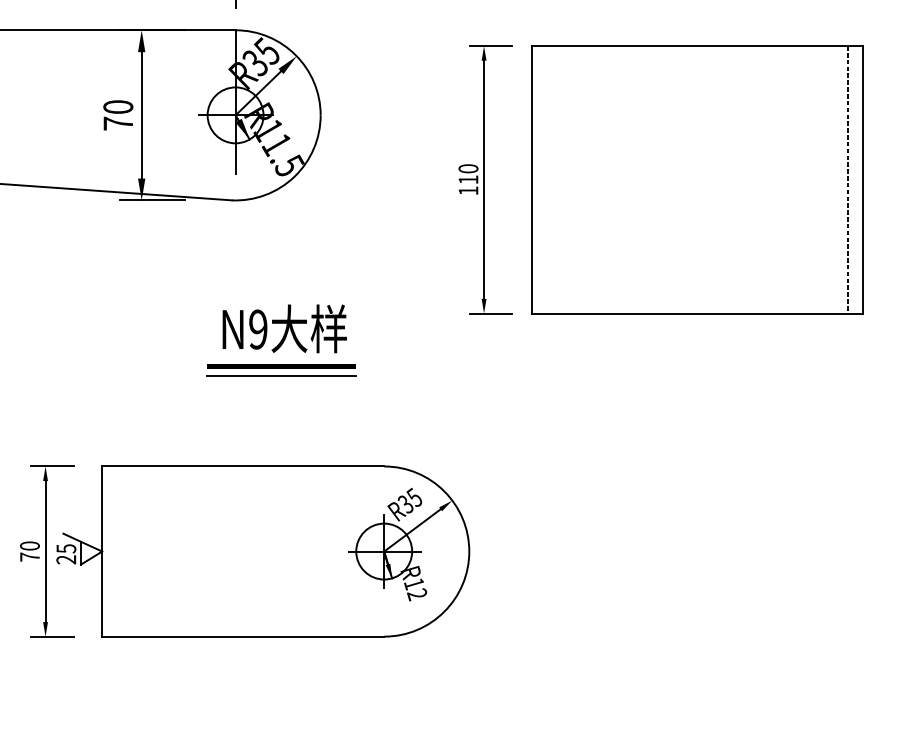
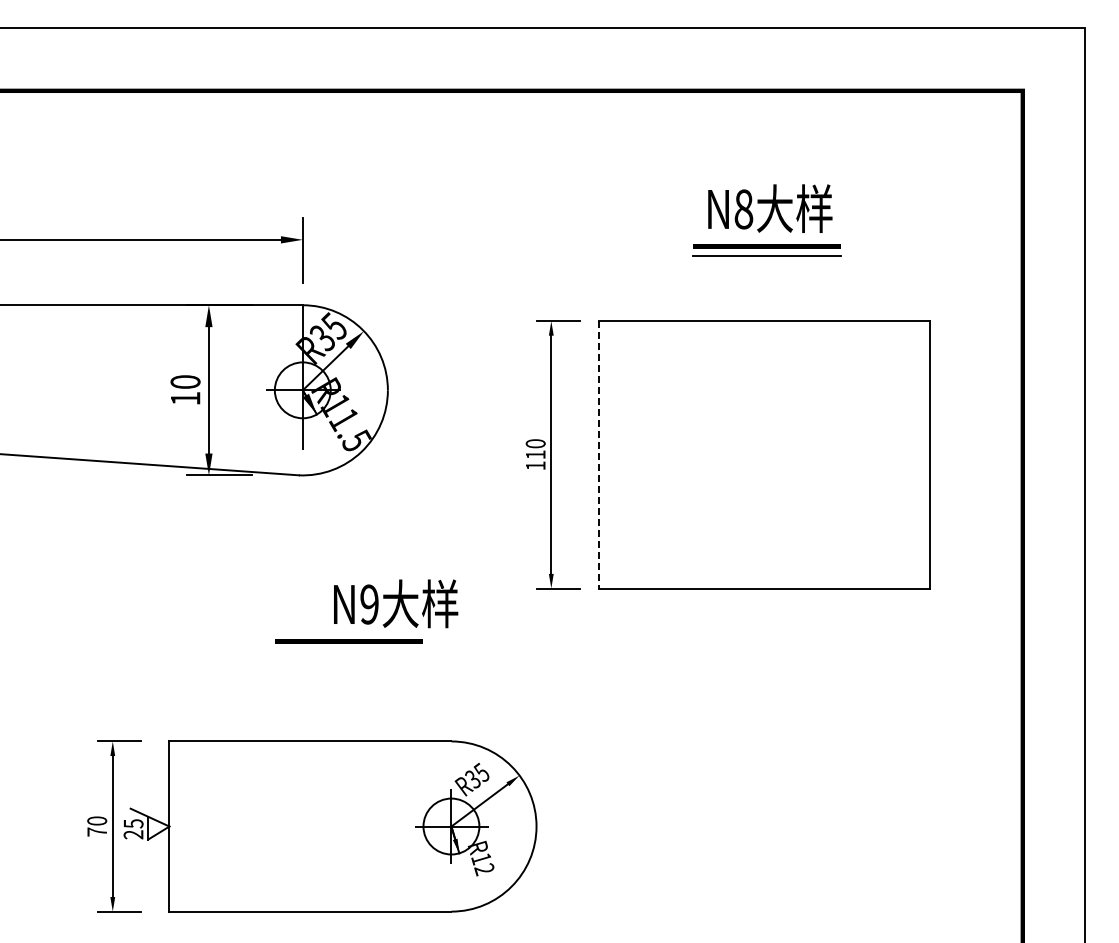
text: (118, 123) -> (185, 398), 70 -> 10
line: (532, 179) -> (599, 454), solid -> dashed
line: (848, 179) -> (915, 454), removed
text: (285, 328) -> (396, 603), moved
line: (281, 375) -> (348, 650), removed

